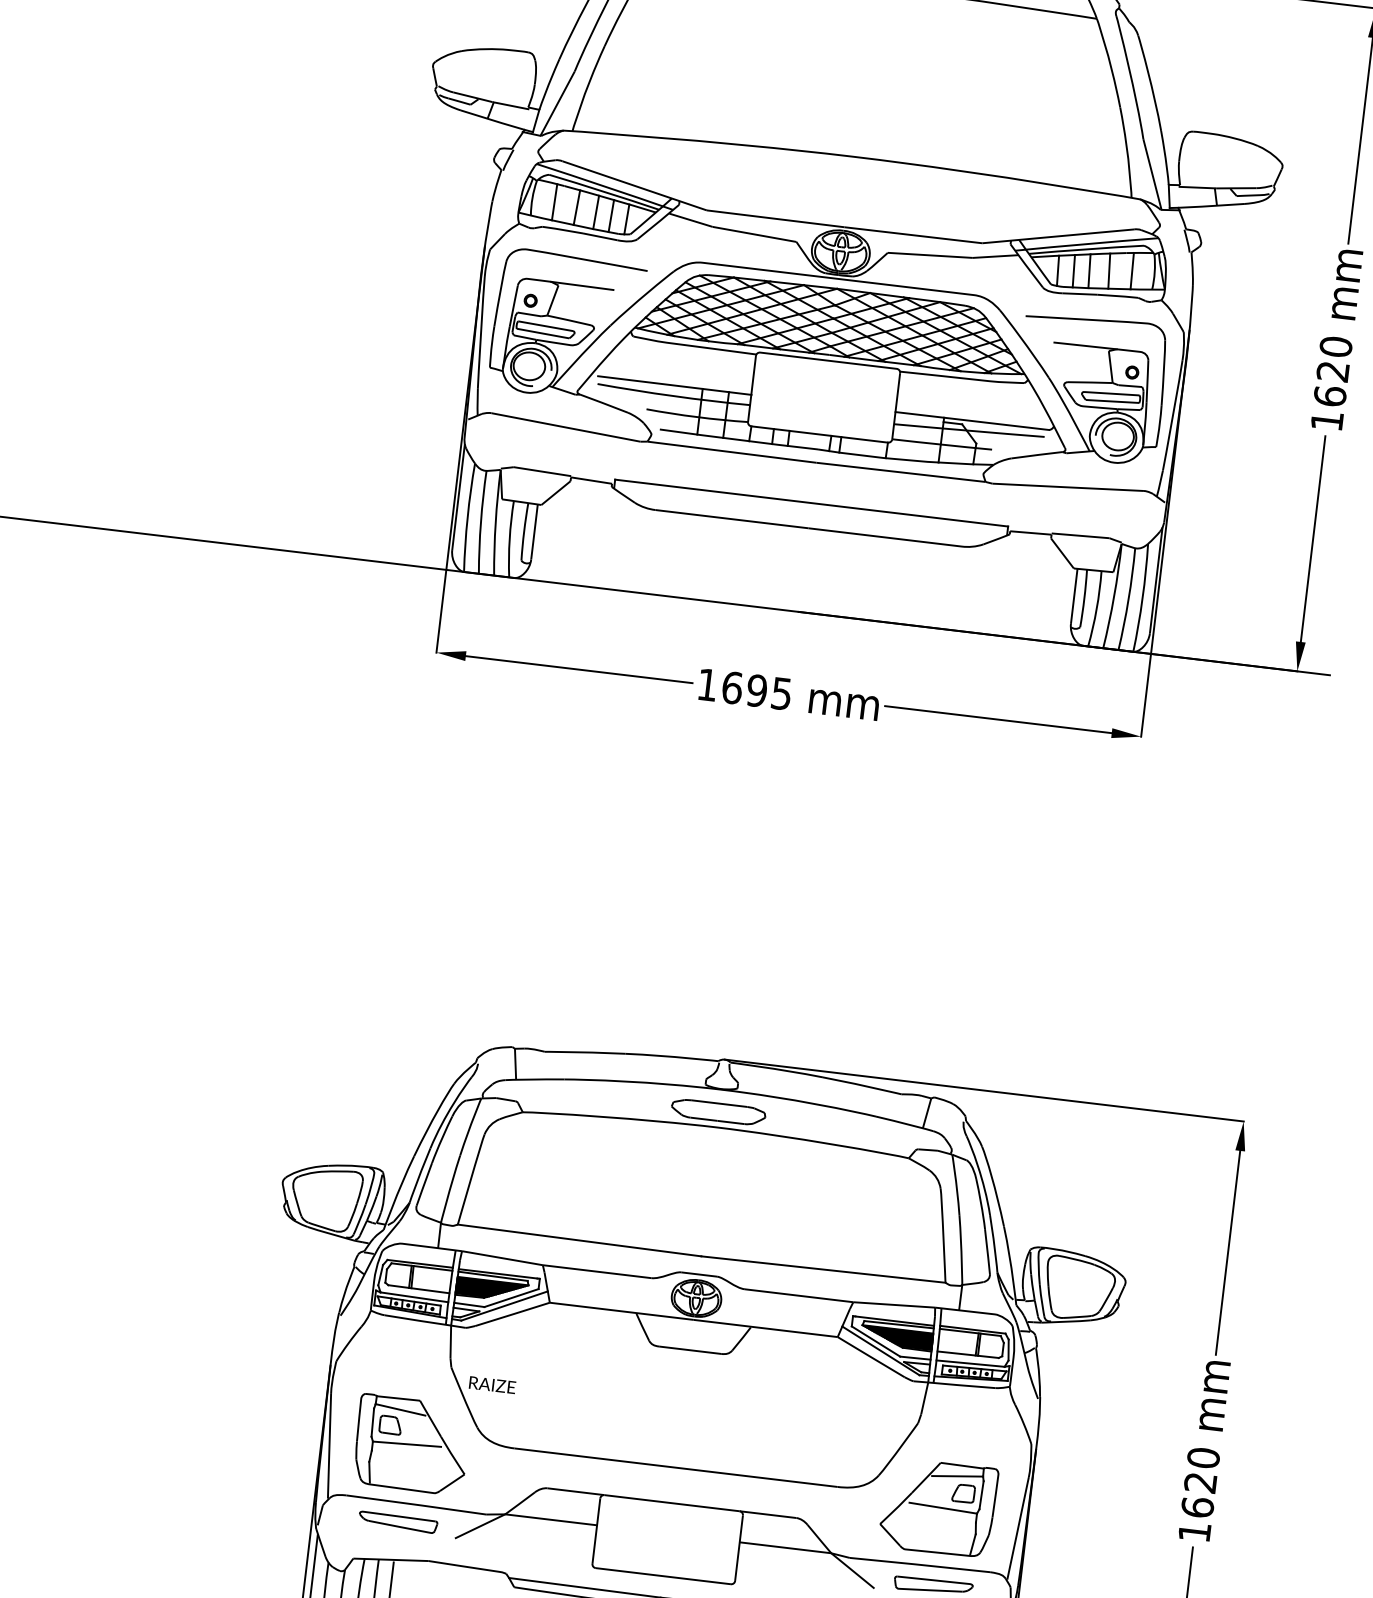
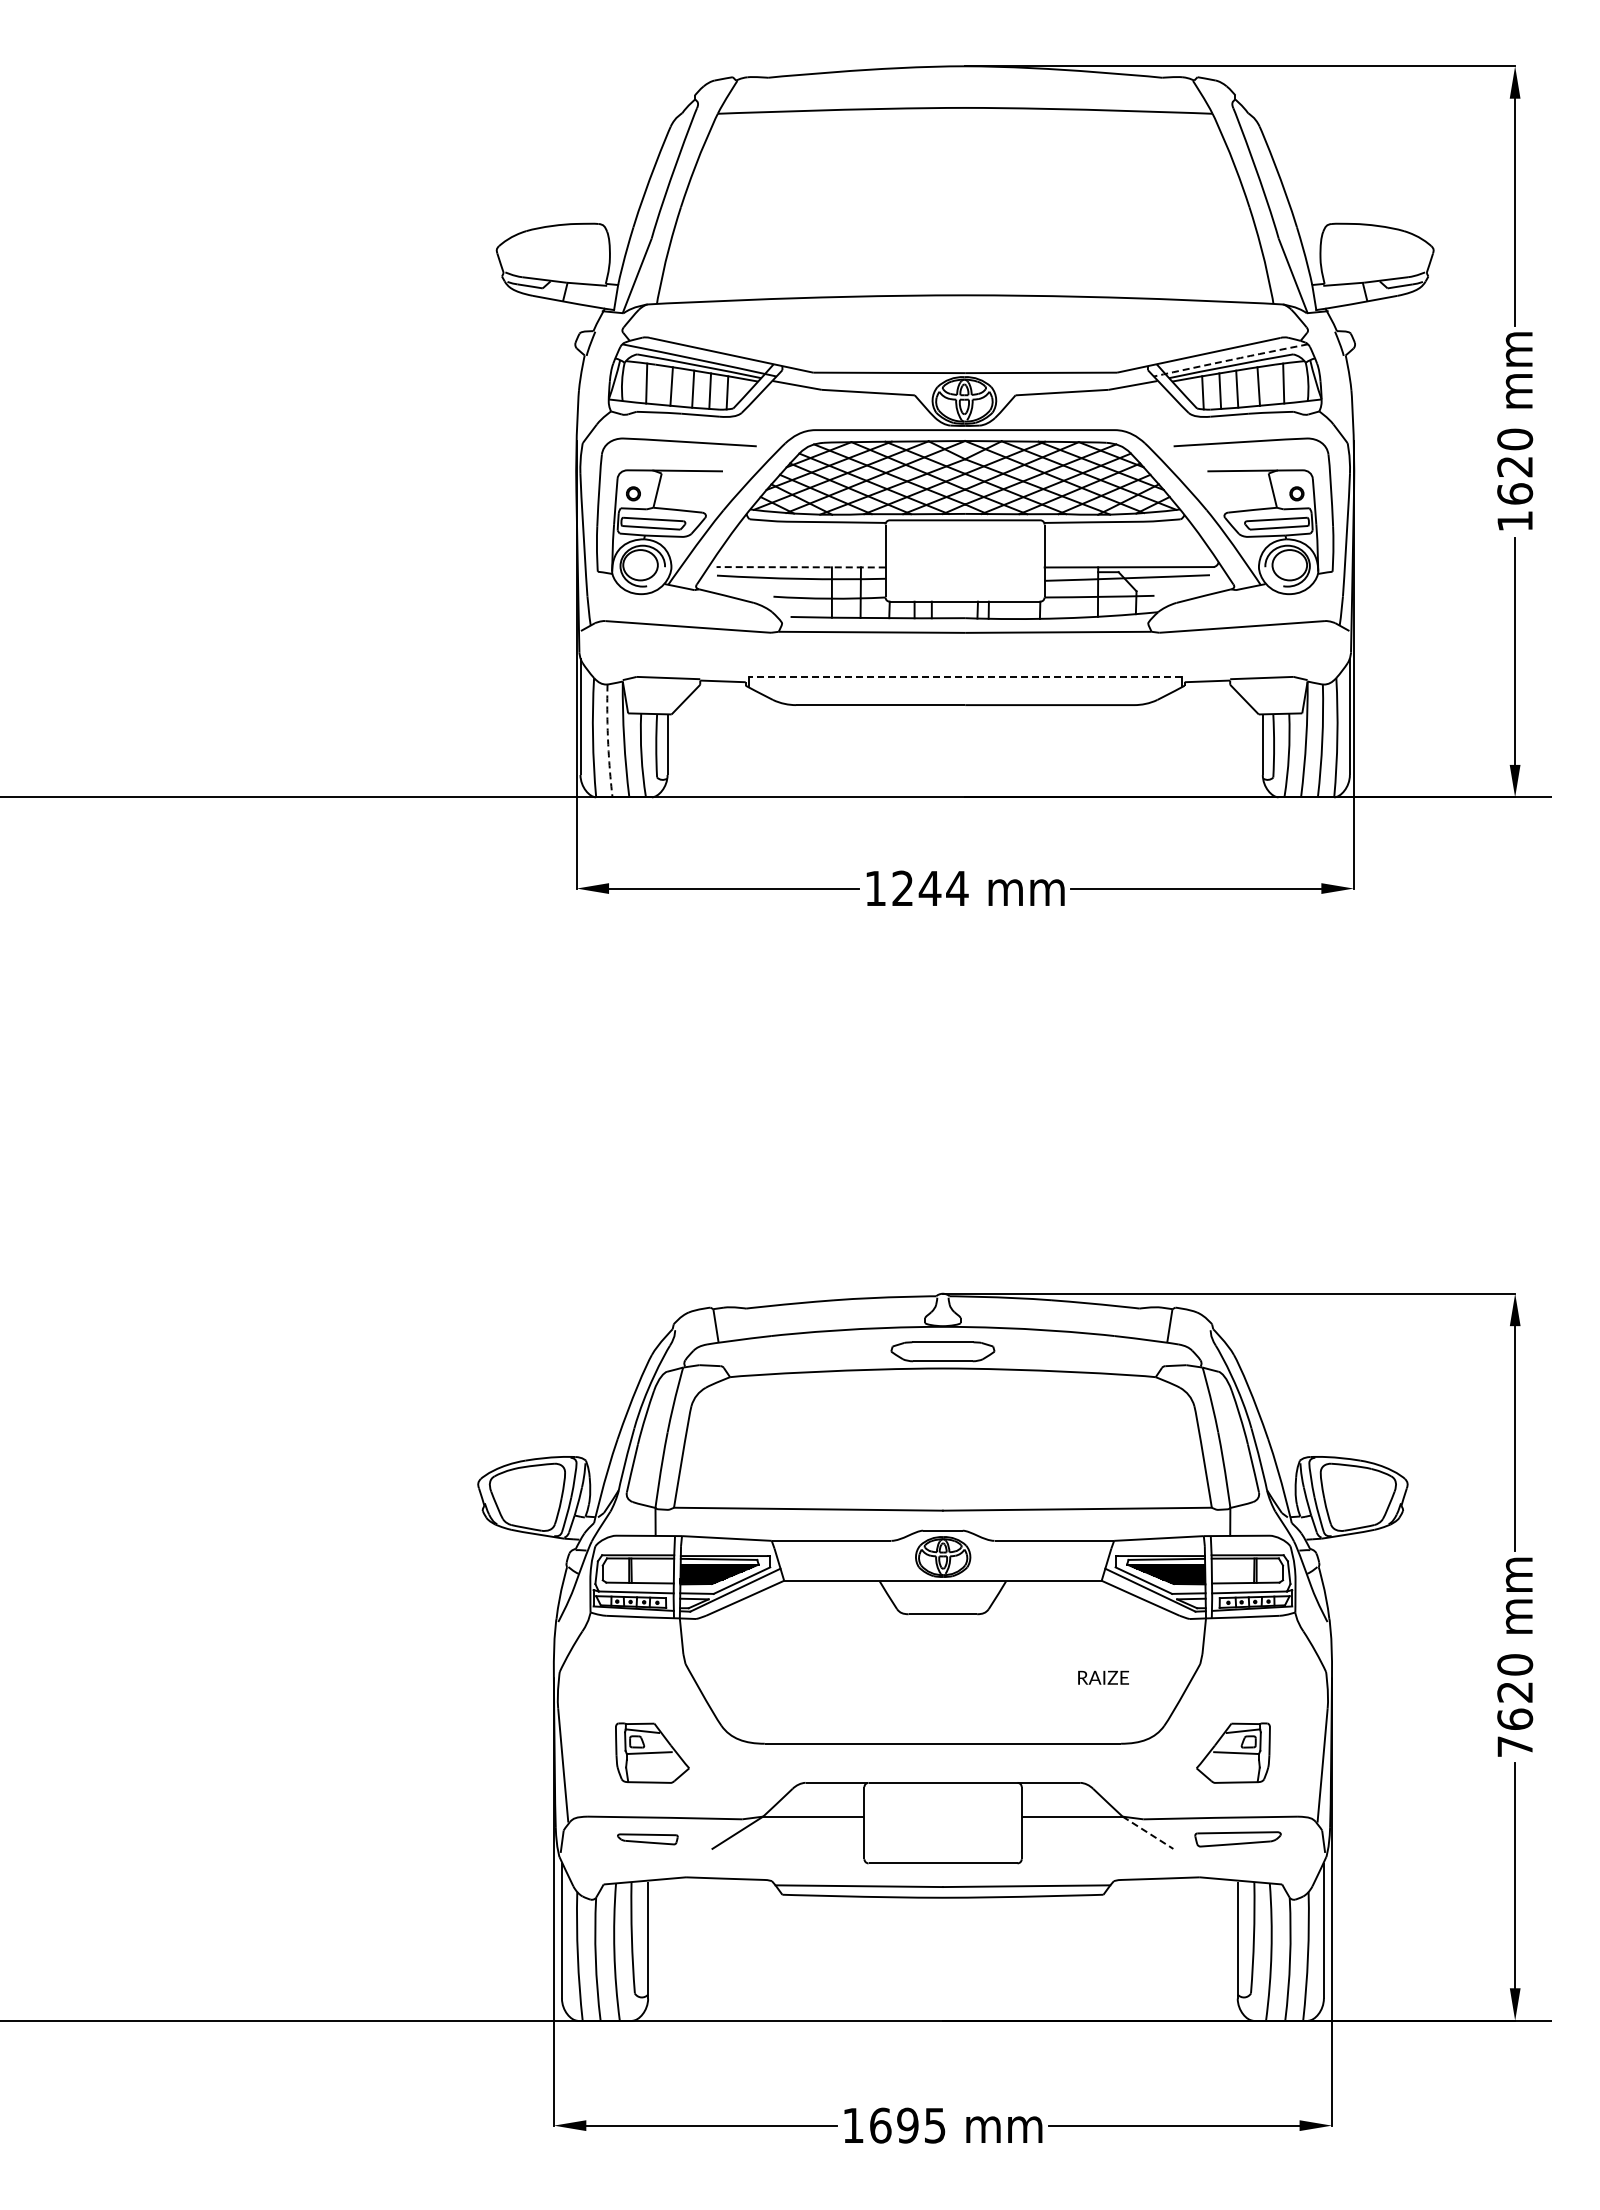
arc: (1086, 243) -> (1230, 359), solid -> dashed
line: (675, 385) -> (801, 567), solid -> dashed
line: (811, 503) -> (965, 677), solid -> dashed
arc: (481, 521) -> (608, 740), solid -> dashed
text: (757, 690) -> (930, 888), 1695 -> 1244
text: (492, 1384) -> (1103, 1677), moved
part: (411, 1444) -> (652, 1752), size x0.6
part: (938, 1507) -> (1233, 1752), size x0.6
part: (397, 1522) -> (647, 1839), size x0.7
text: (1194, 1531) -> (1514, 1746), 1620 -> 7620
line: (852, 1571) -> (1148, 1833), solid -> dashed

